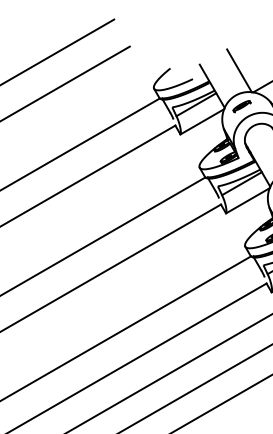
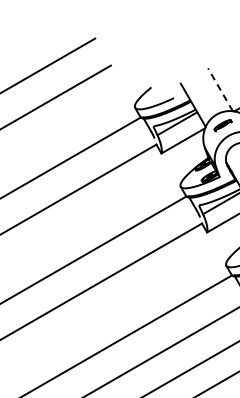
line: (239, 70) -> (220, 89), solid -> dashed

